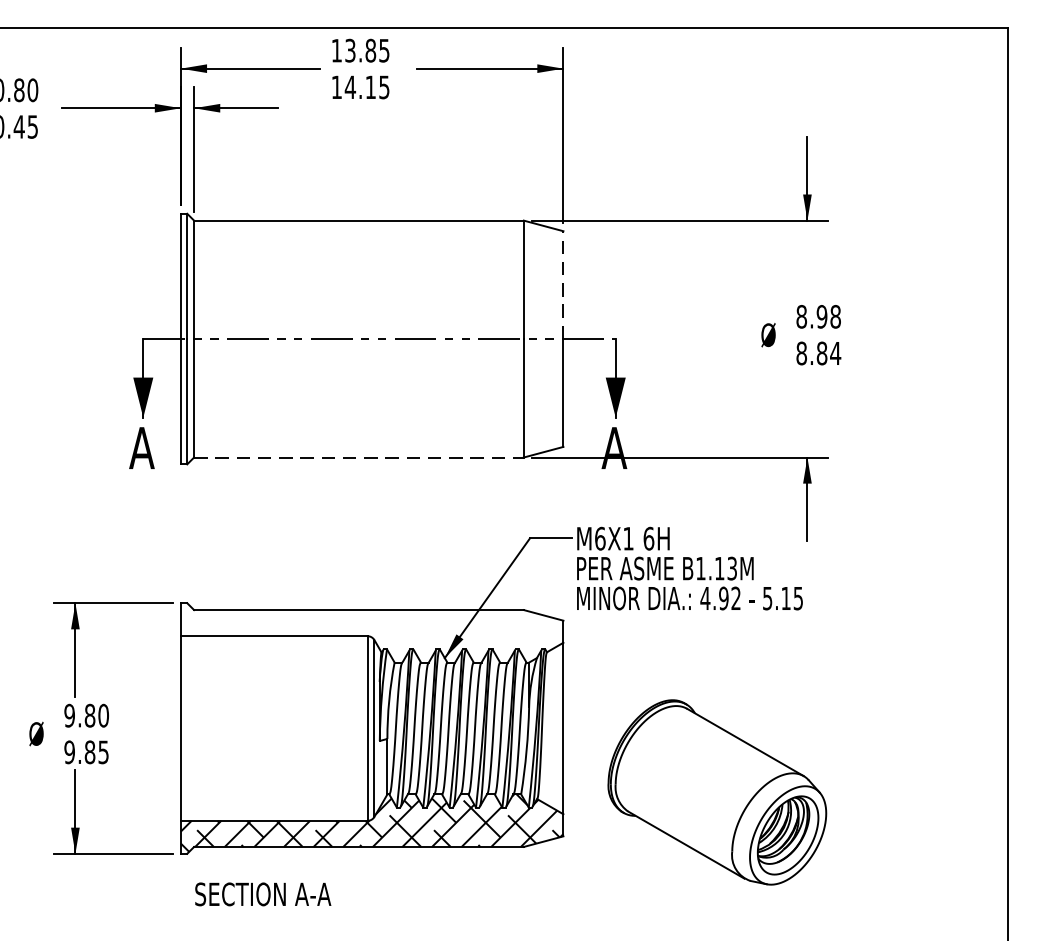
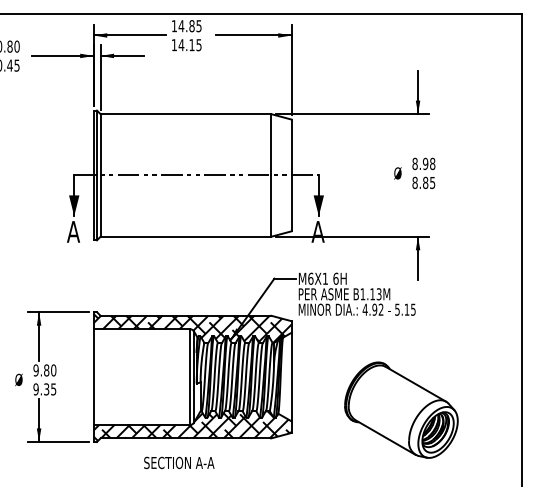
text: (350, 51) -> (181, 26), 13.85 -> 14.85
line: (562, 285) -> (291, 147), dashed -> solid
text: (835, 352) -> (432, 182), 8.84 -> 8.85
line: (360, 456) -> (186, 236), dashed -> solid
hatch: (371, 634) -> (192, 328), added
text: (89, 752) -> (46, 389), 9.85 -> 9.35
part: (717, 791) -> (401, 409), moved
text: (263, 893) -> (179, 462), moved

